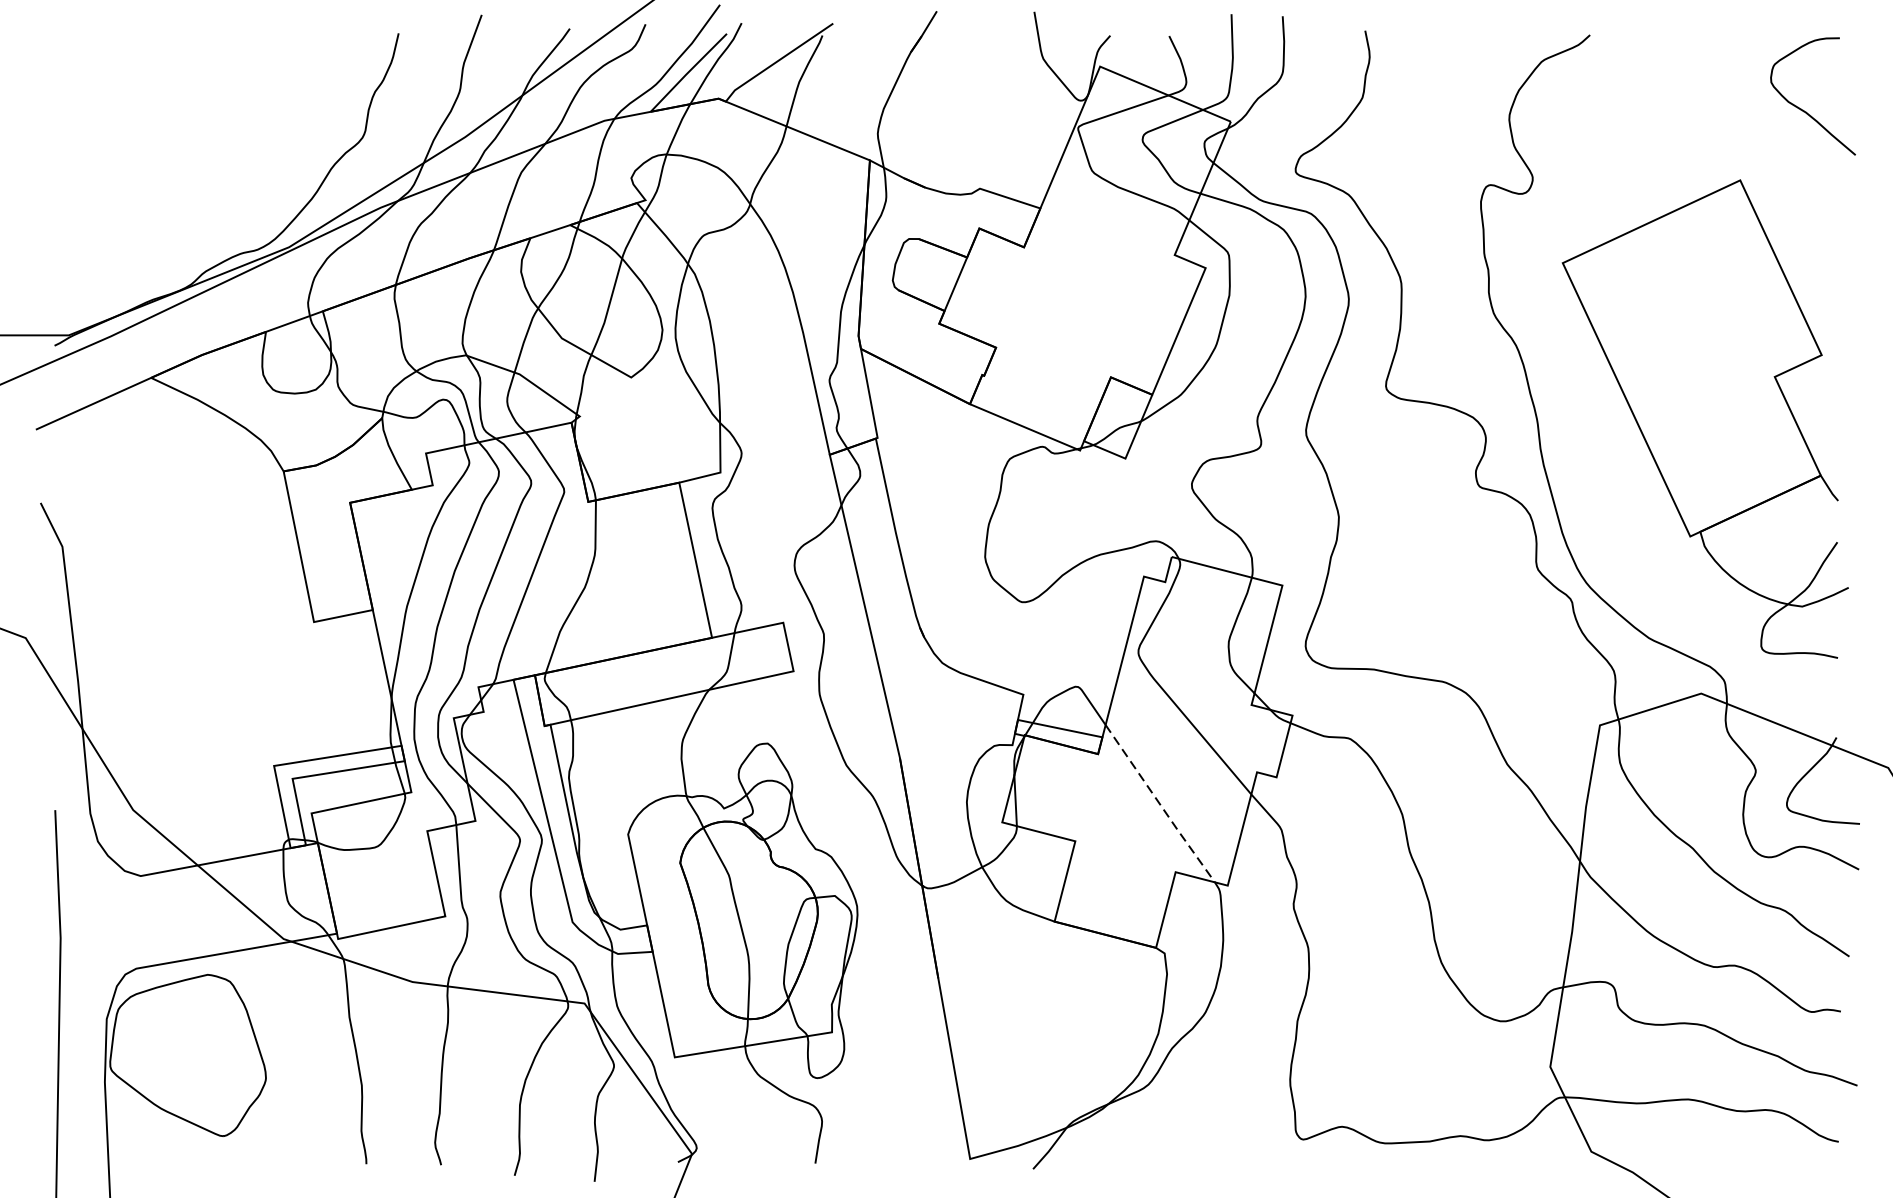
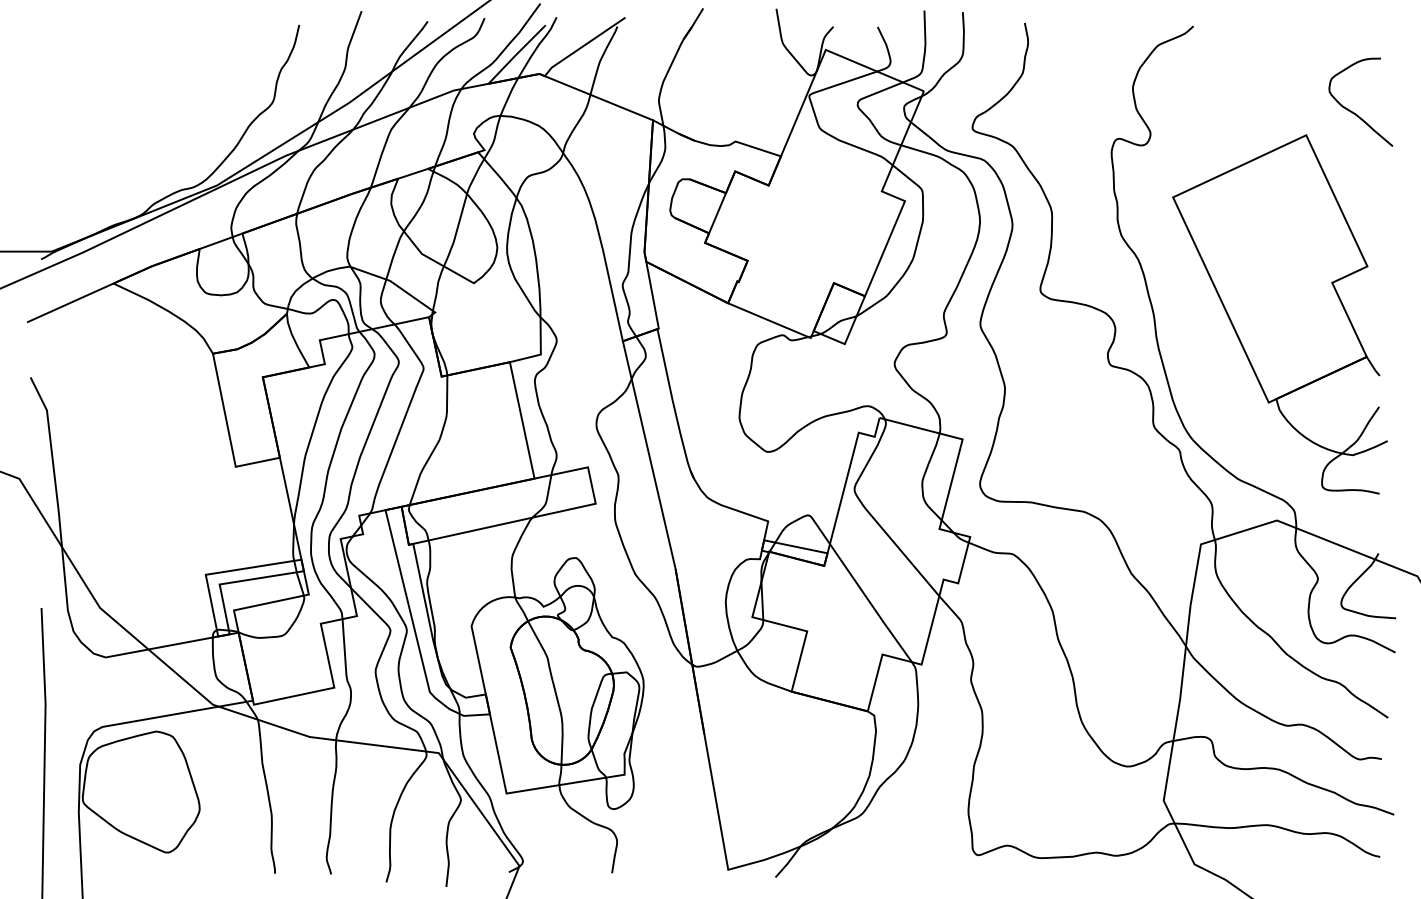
curve: (1804, 110) -> (1354, 112), moved
line: (1159, 804) -> (870, 603), dashed -> solid

